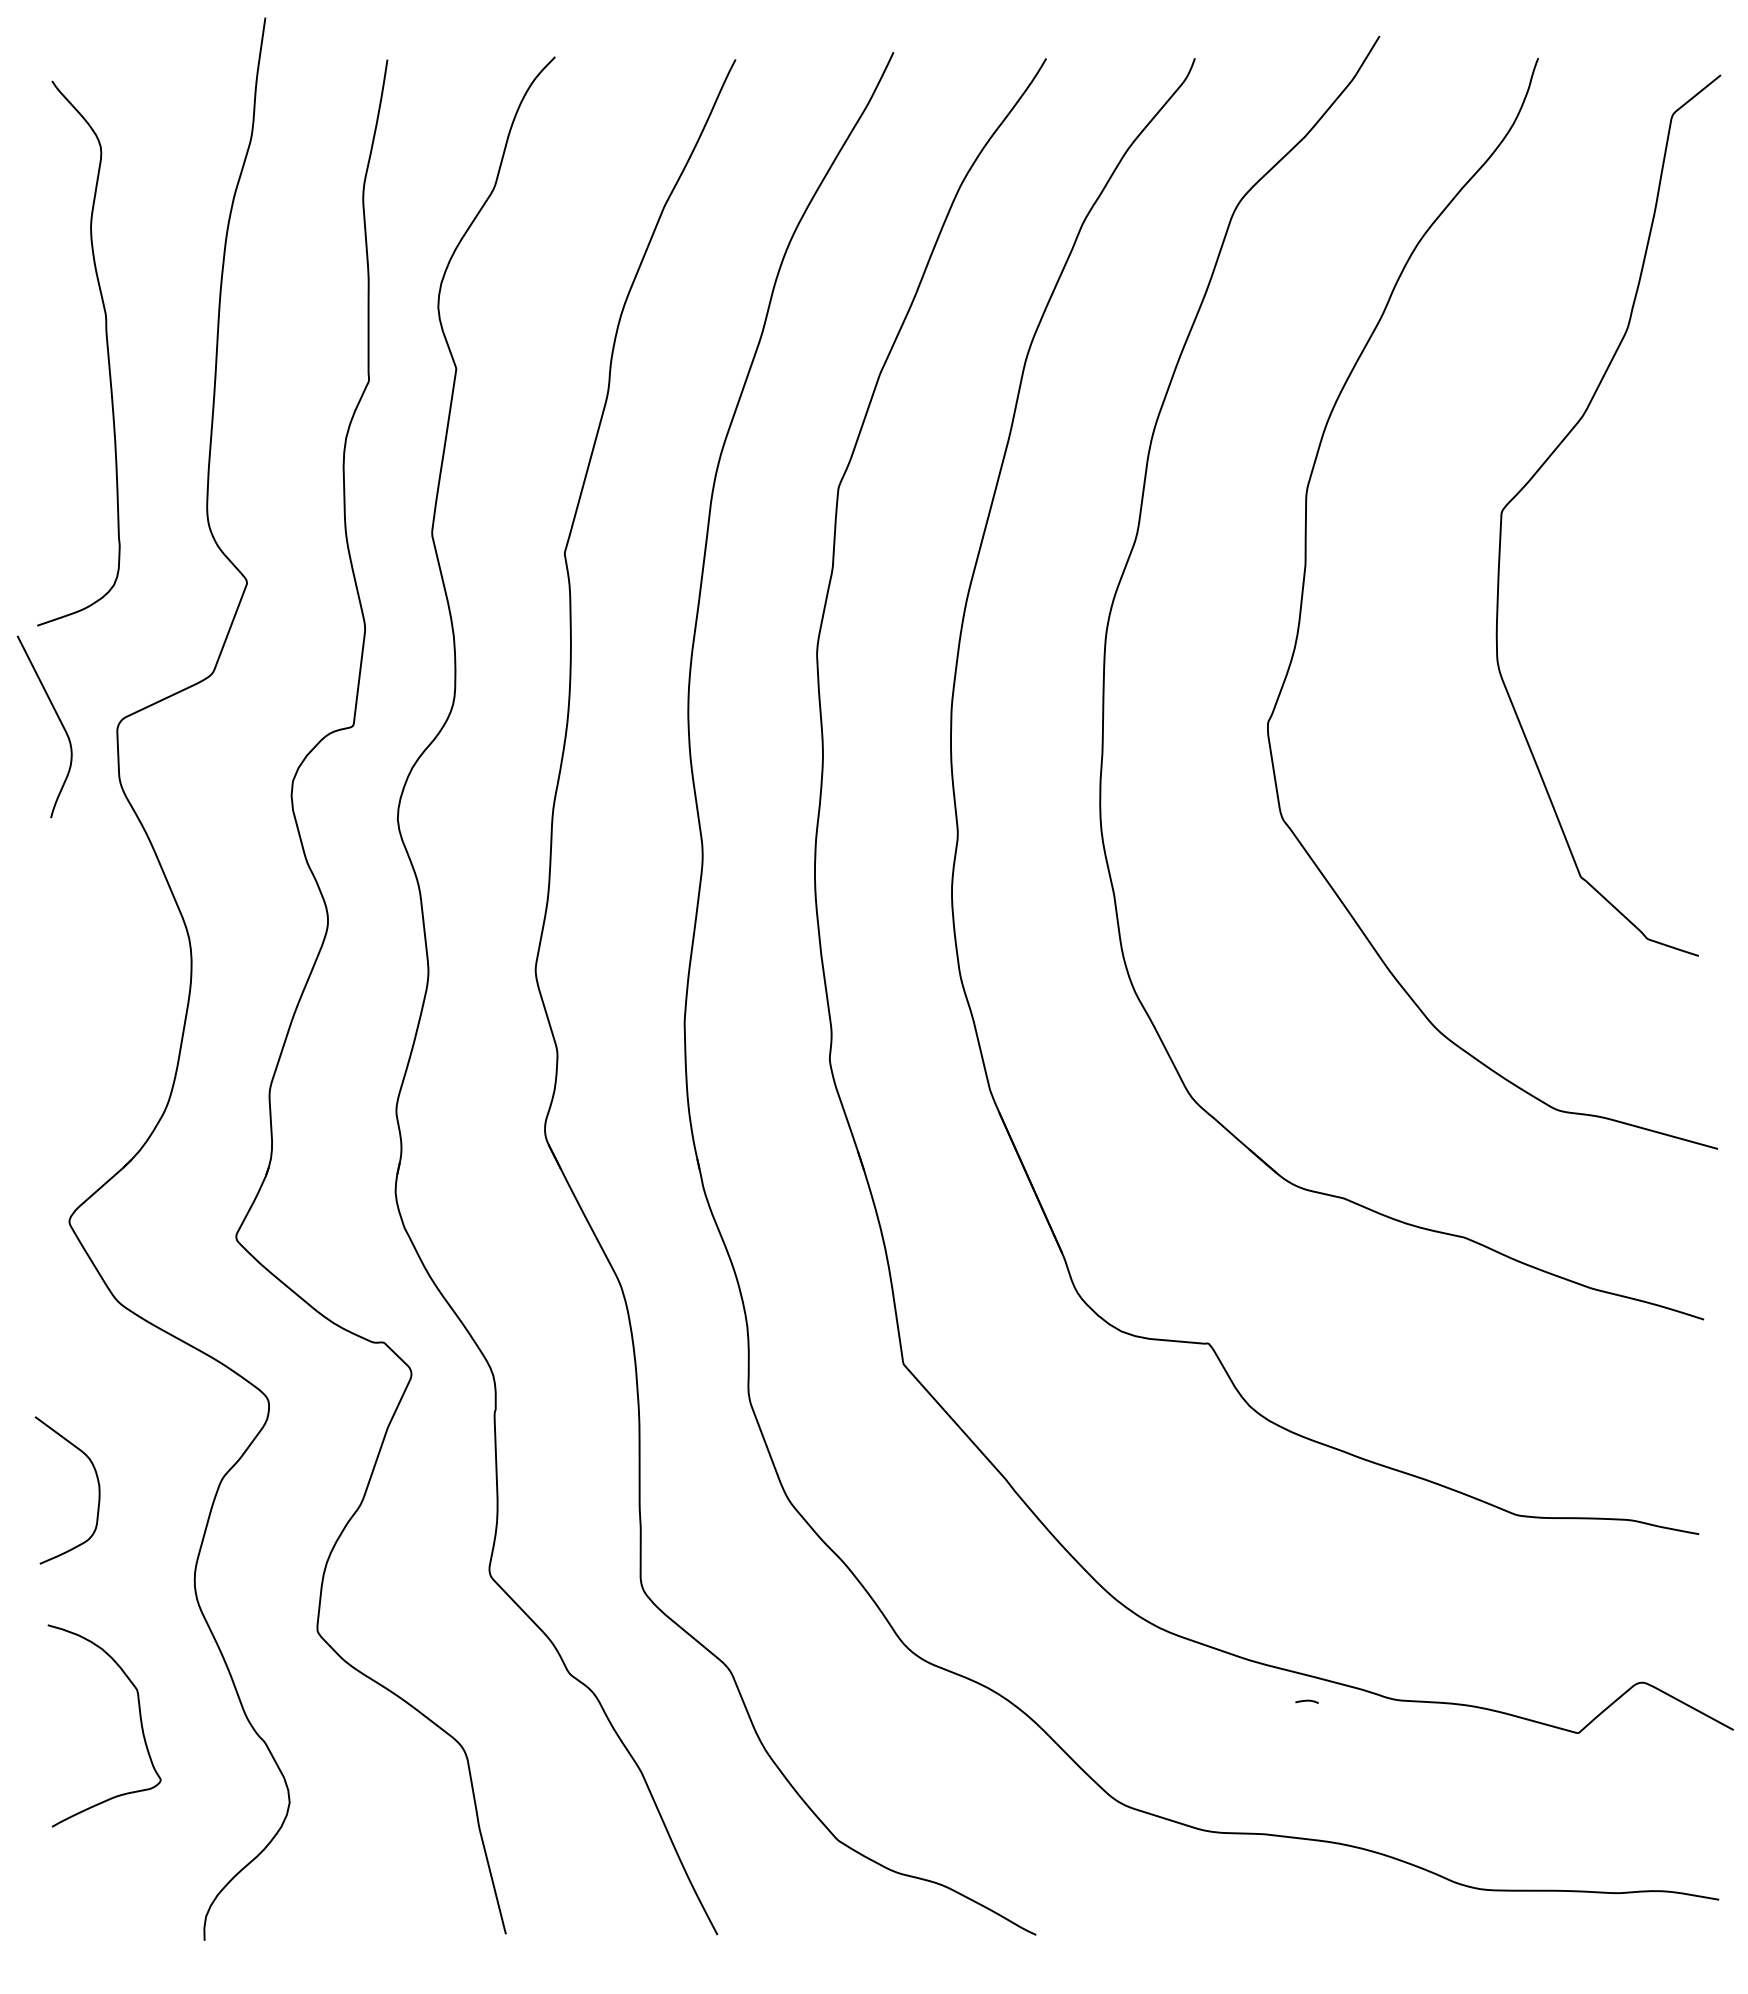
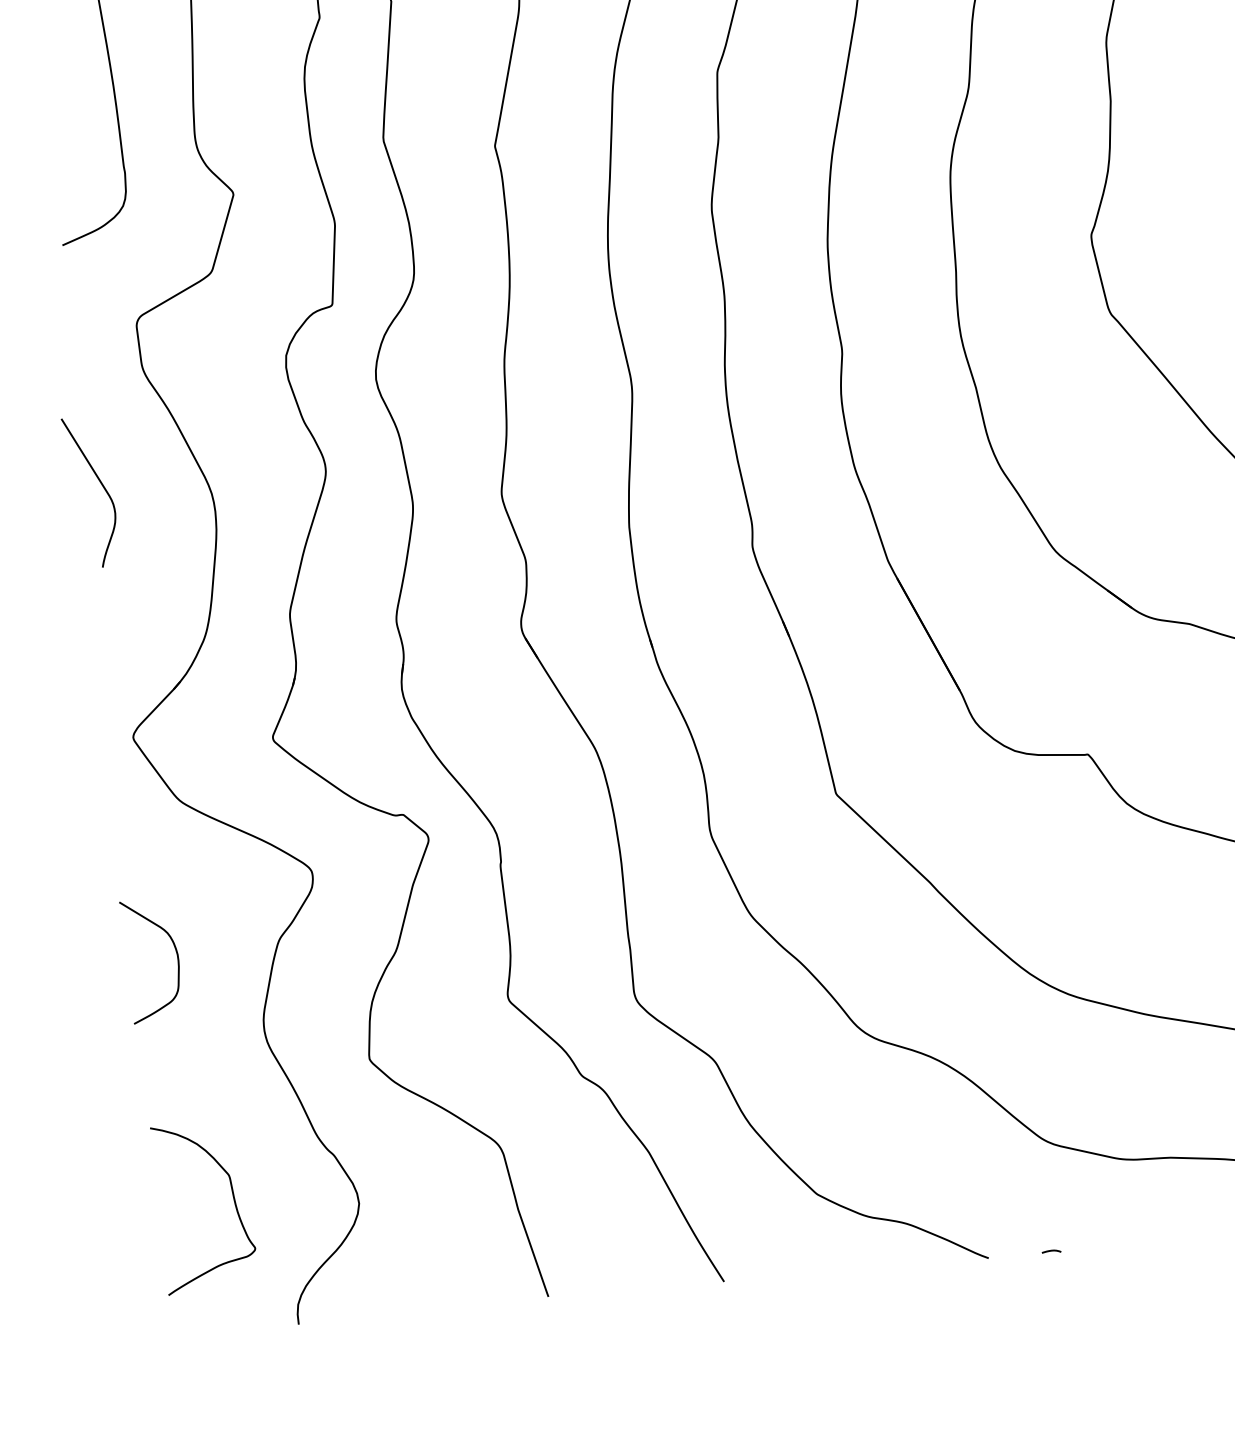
curve: (58, 719) -> (101, 485), moved
curve: (1306, 1701) -> (1051, 1251), moved
curve: (139, 1717) -> (233, 1198), moved

